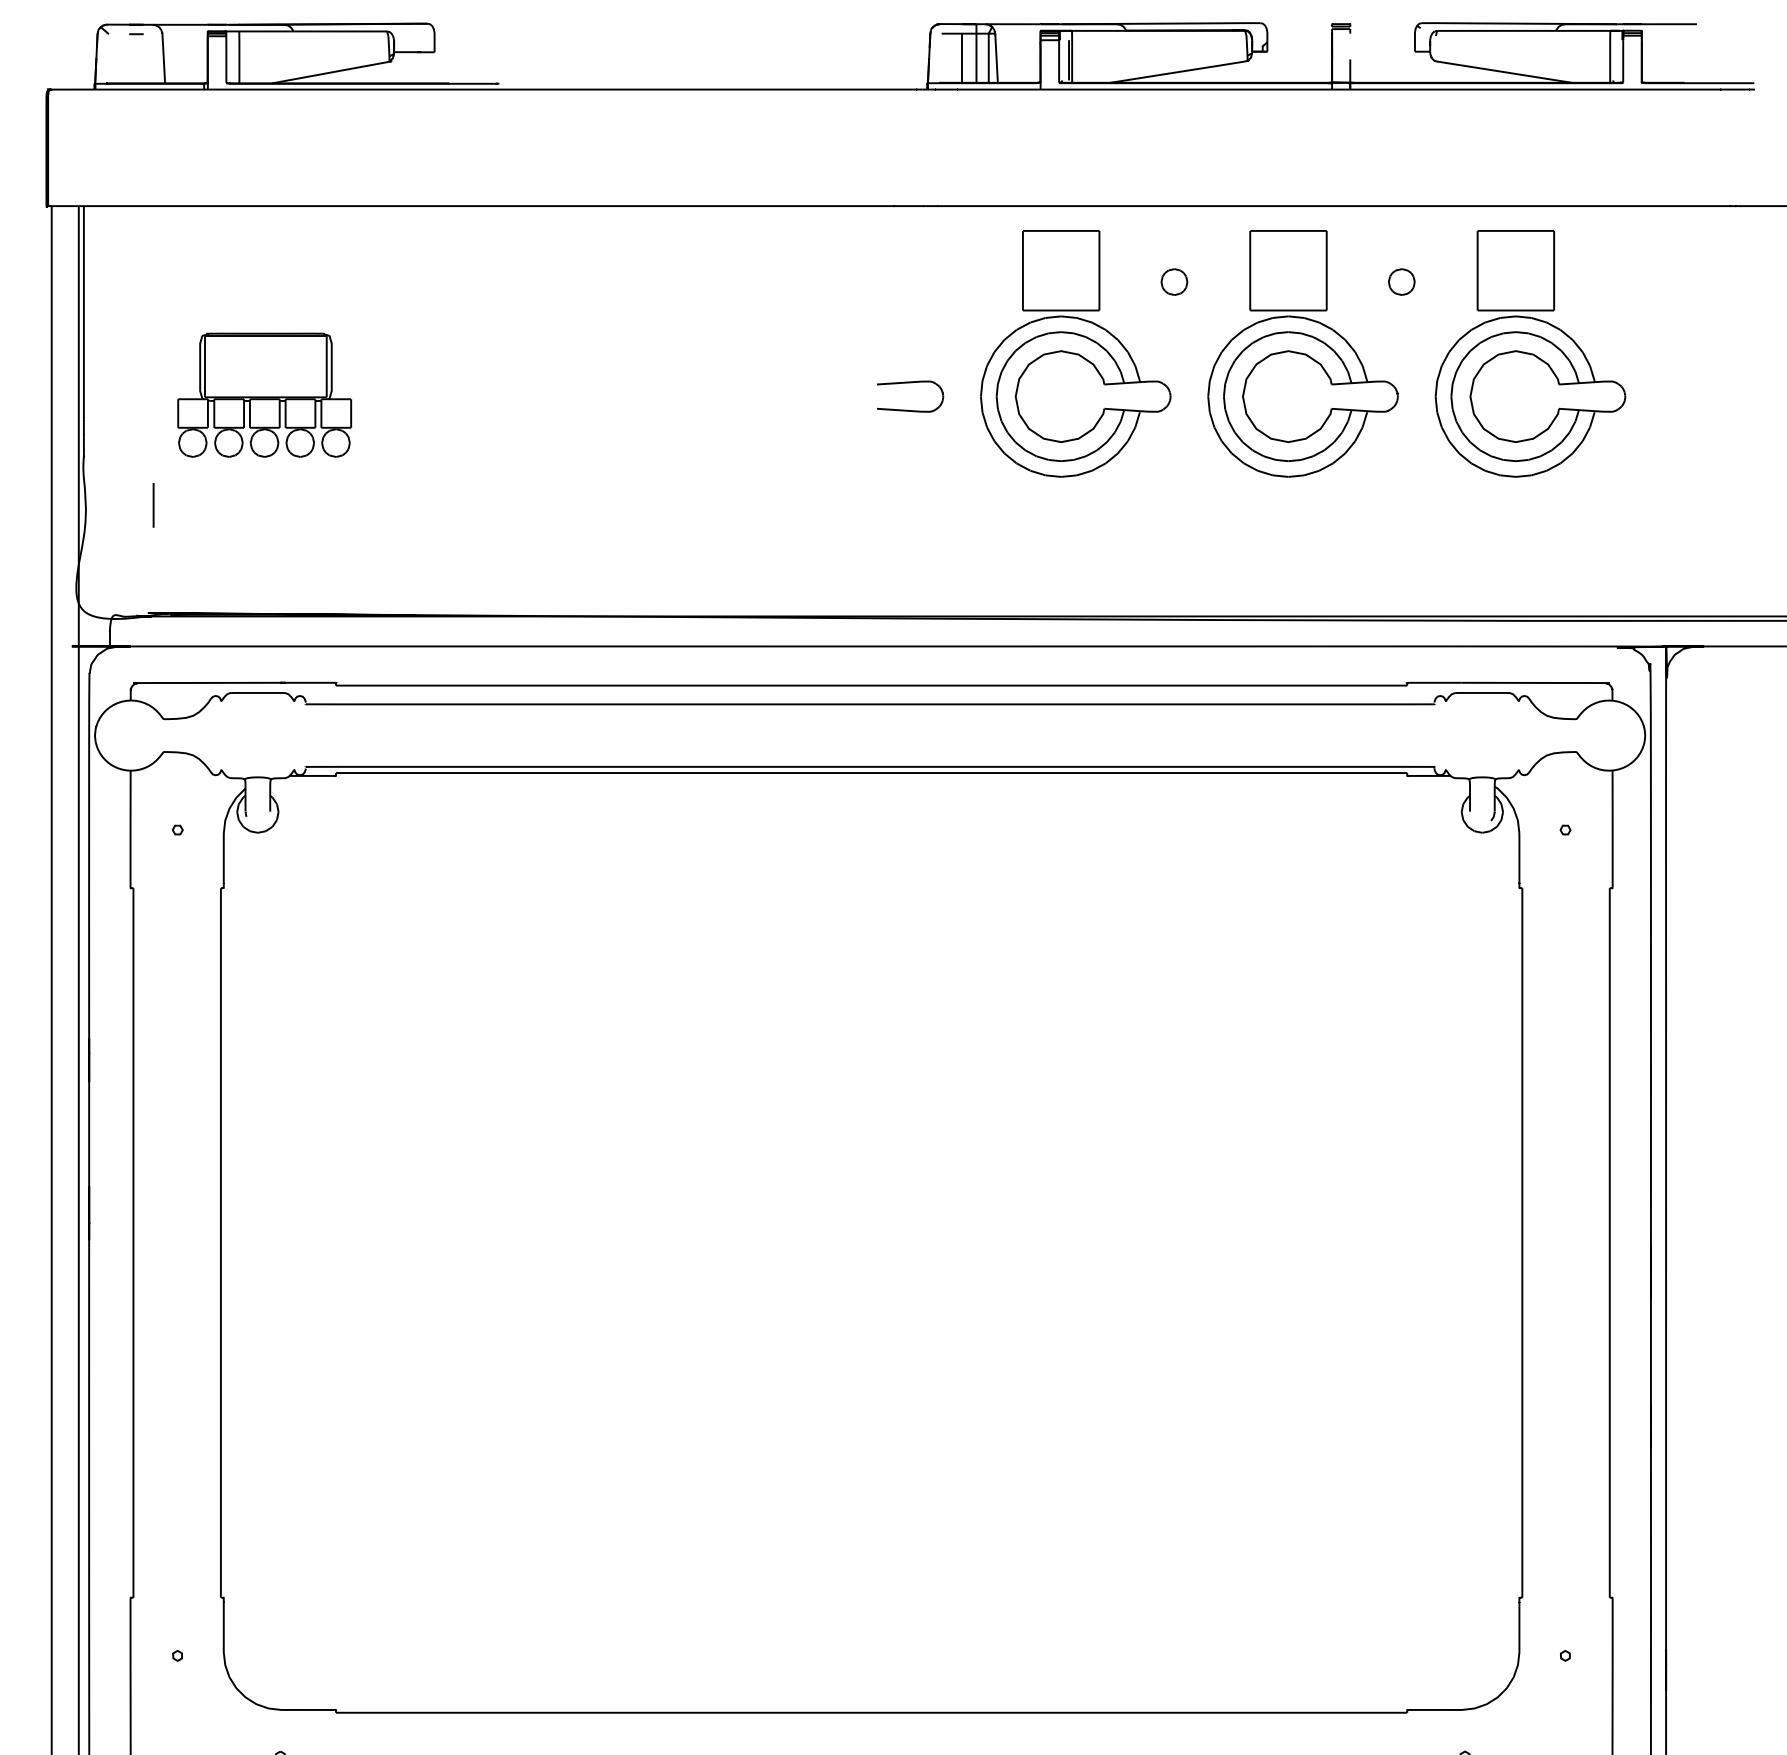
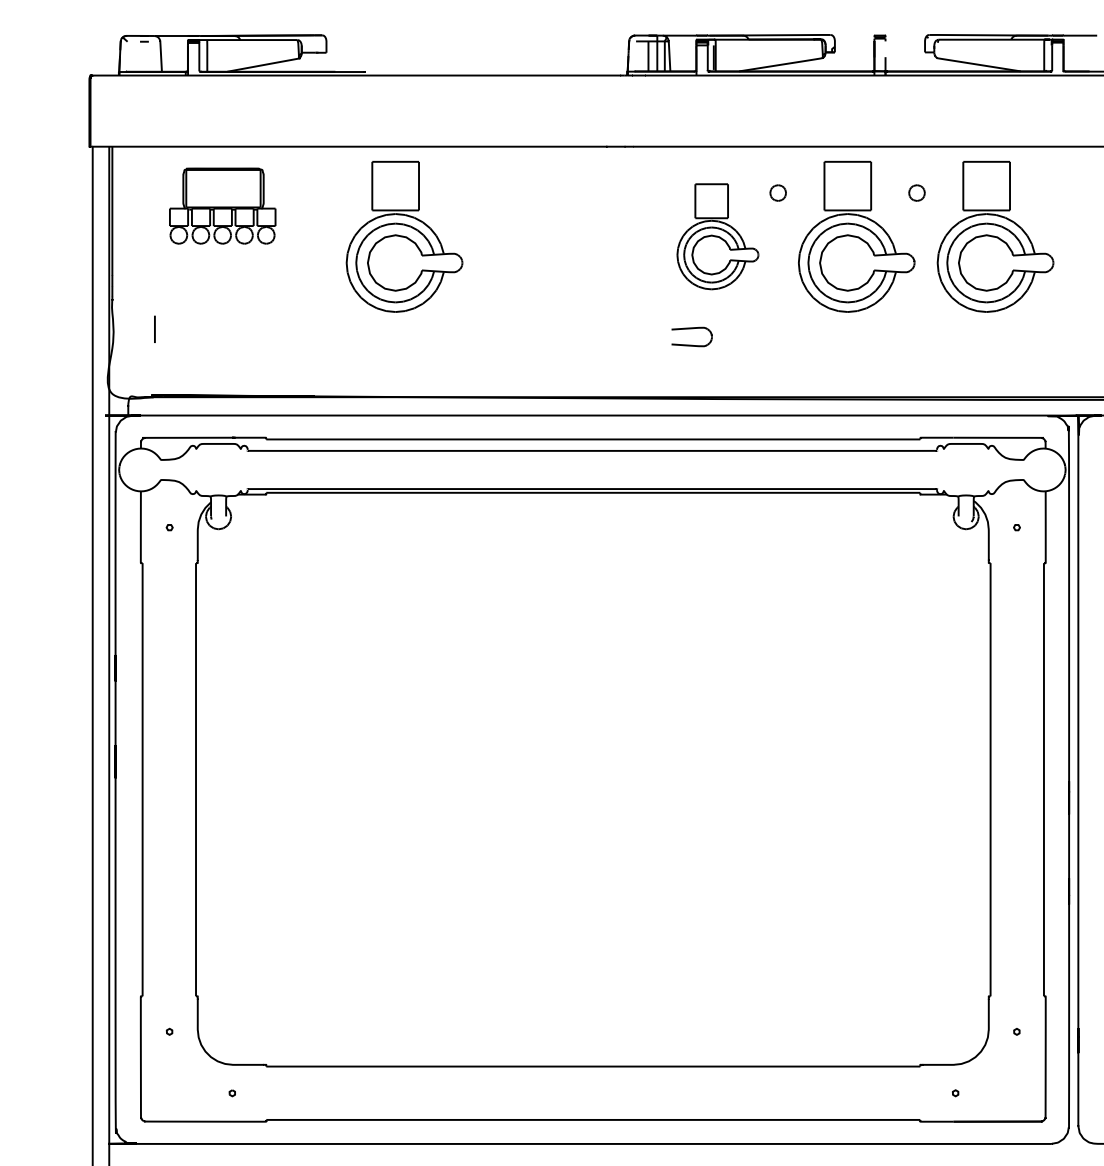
part: (562, 353) -> (404, 236), added
part: (1075, 353) -> (717, 236), size x0.7
part: (909, 384) -> (691, 329), moved
part: (264, 394) -> (222, 205), moved

